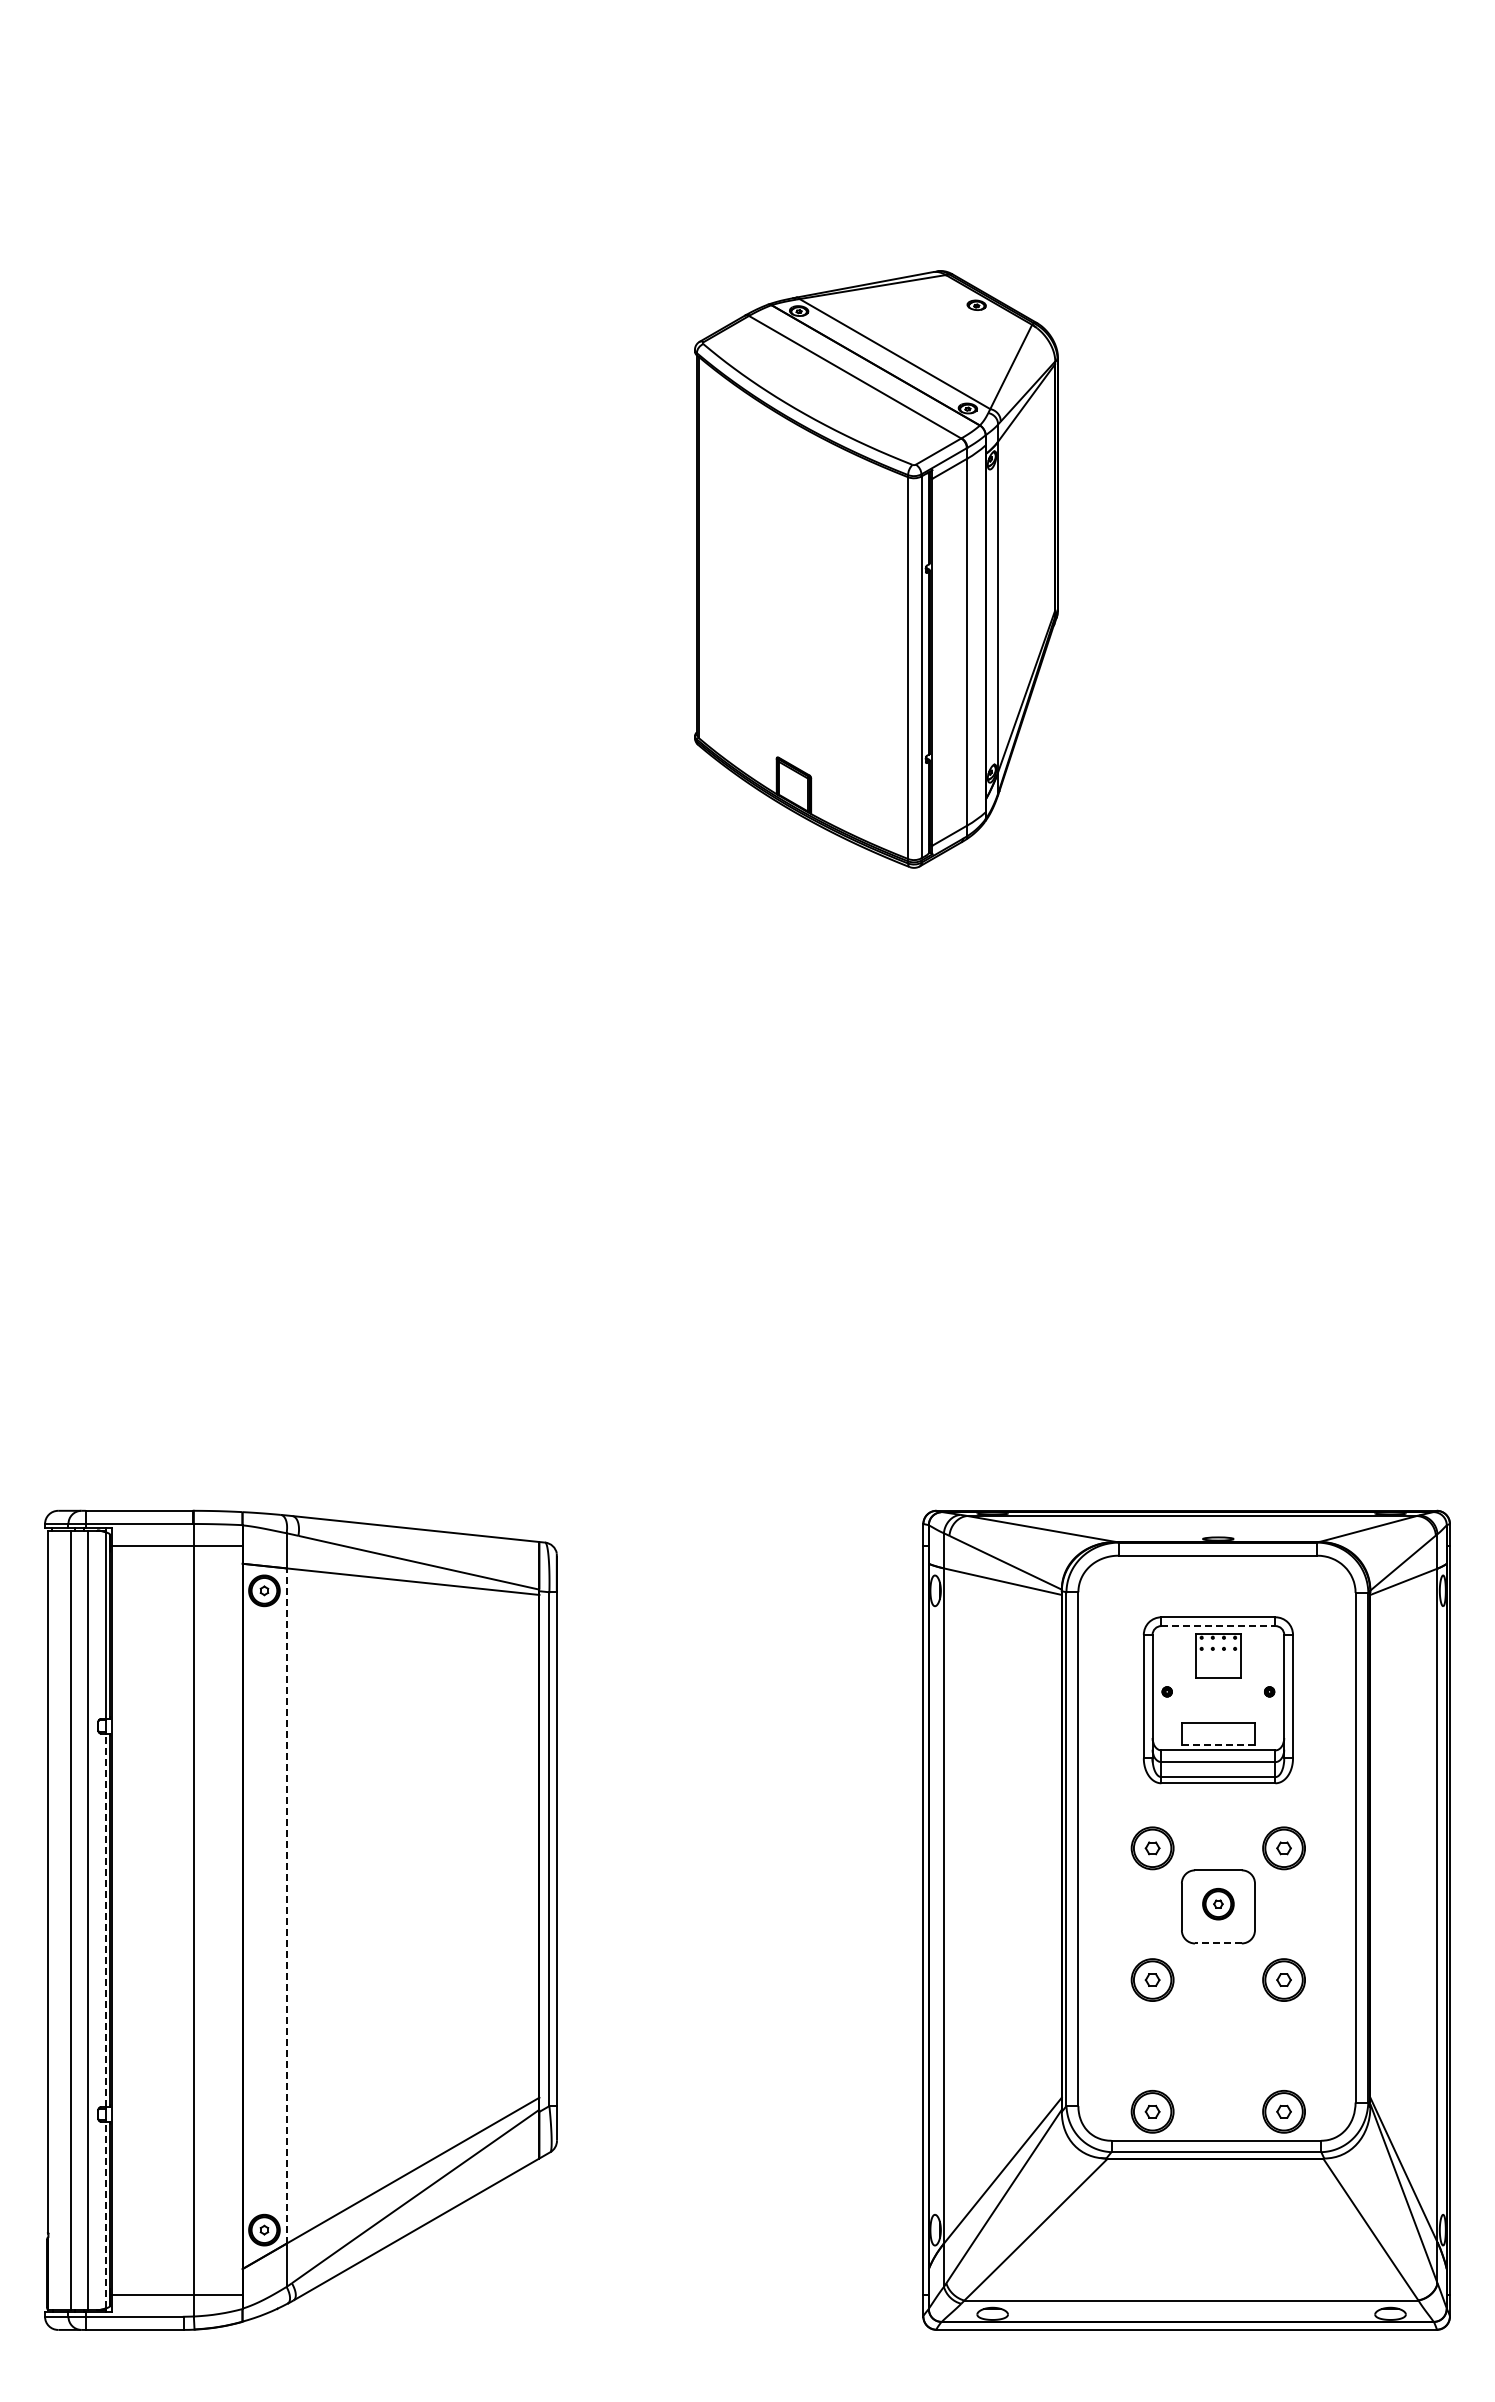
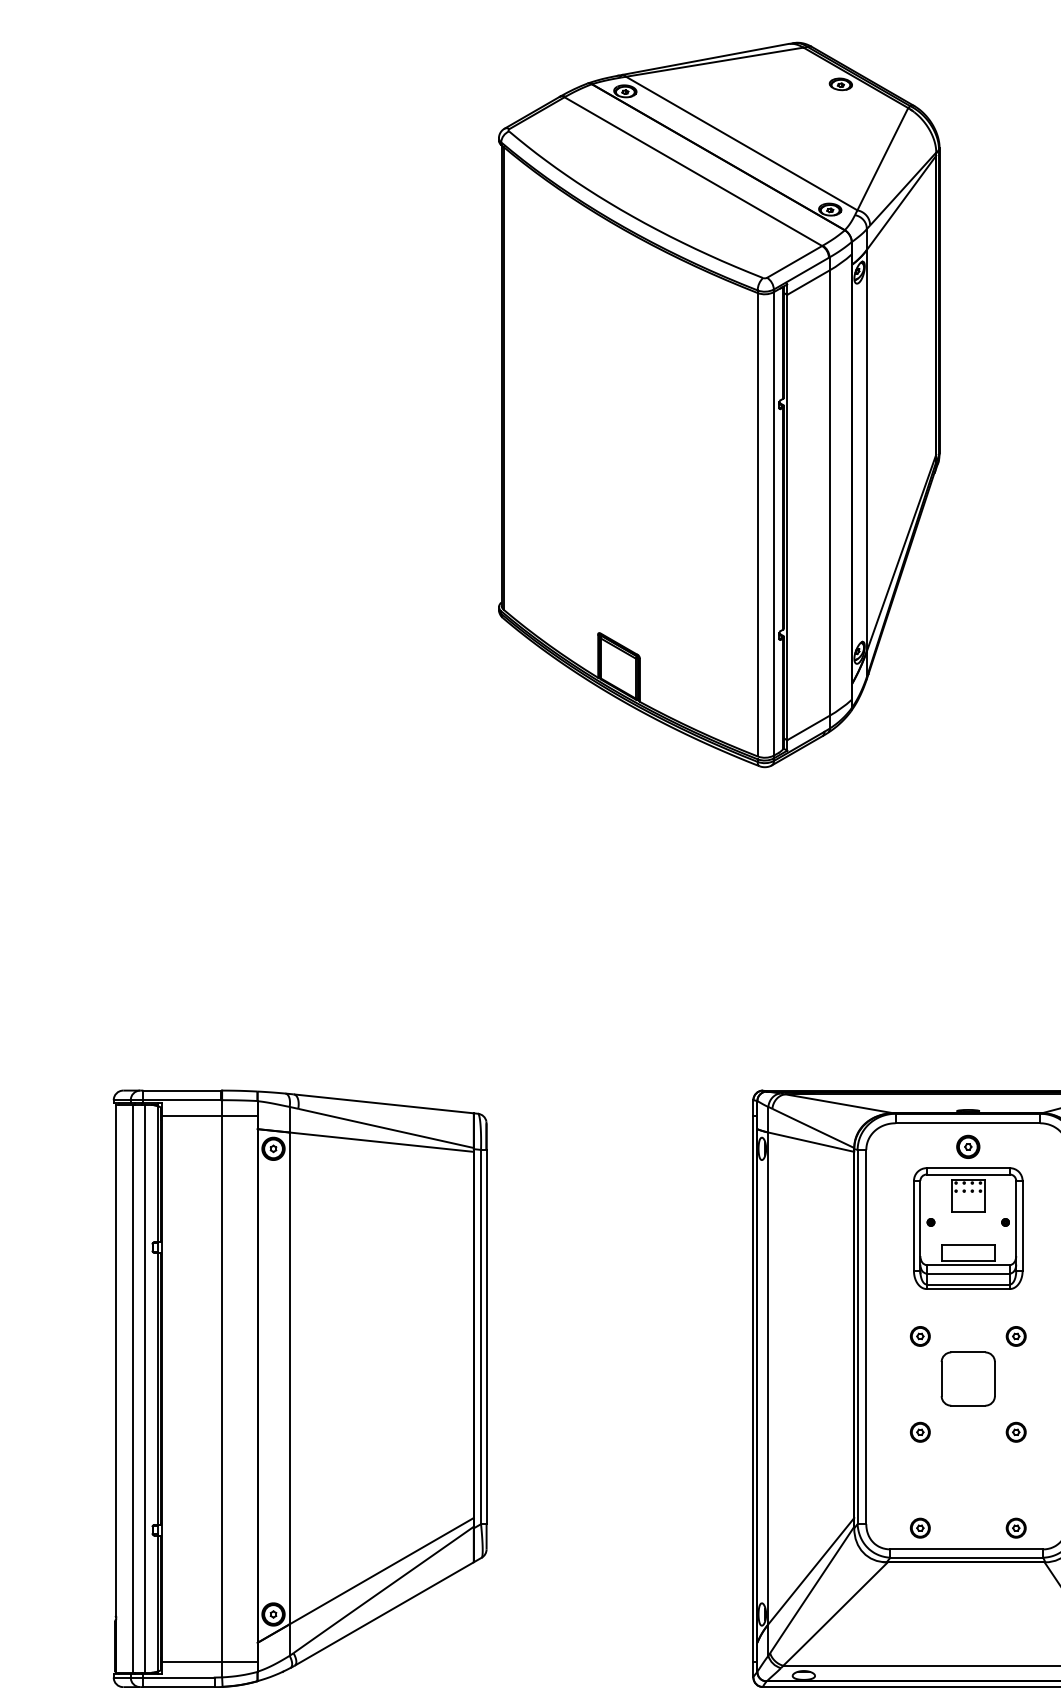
part: (876, 569) -> (719, 405), size x1.67
line: (1218, 1626) -> (968, 1174), dashed -> solid
line: (1218, 1745) -> (968, 1261), dashed -> solid
part: (1152, 1848) -> (920, 1336), size x0.62
part: (1284, 1848) -> (1016, 1336), size x0.62
part: (1218, 1904) -> (968, 1147), moved
line: (286, 1906) -> (289, 1378), dashed -> solid
line: (105, 1920) -> (157, 1388), dashed -> solid
line: (1217, 1943) -> (967, 1405), dashed -> solid
part: (1152, 1979) -> (920, 1431), size x0.62
part: (1284, 1979) -> (1016, 1431), size x0.62
part: (1152, 2111) -> (920, 1528), size x0.62
part: (1284, 2111) -> (1016, 1528), size x0.62
line: (105, 2214) -> (157, 1603), dashed -> solid

